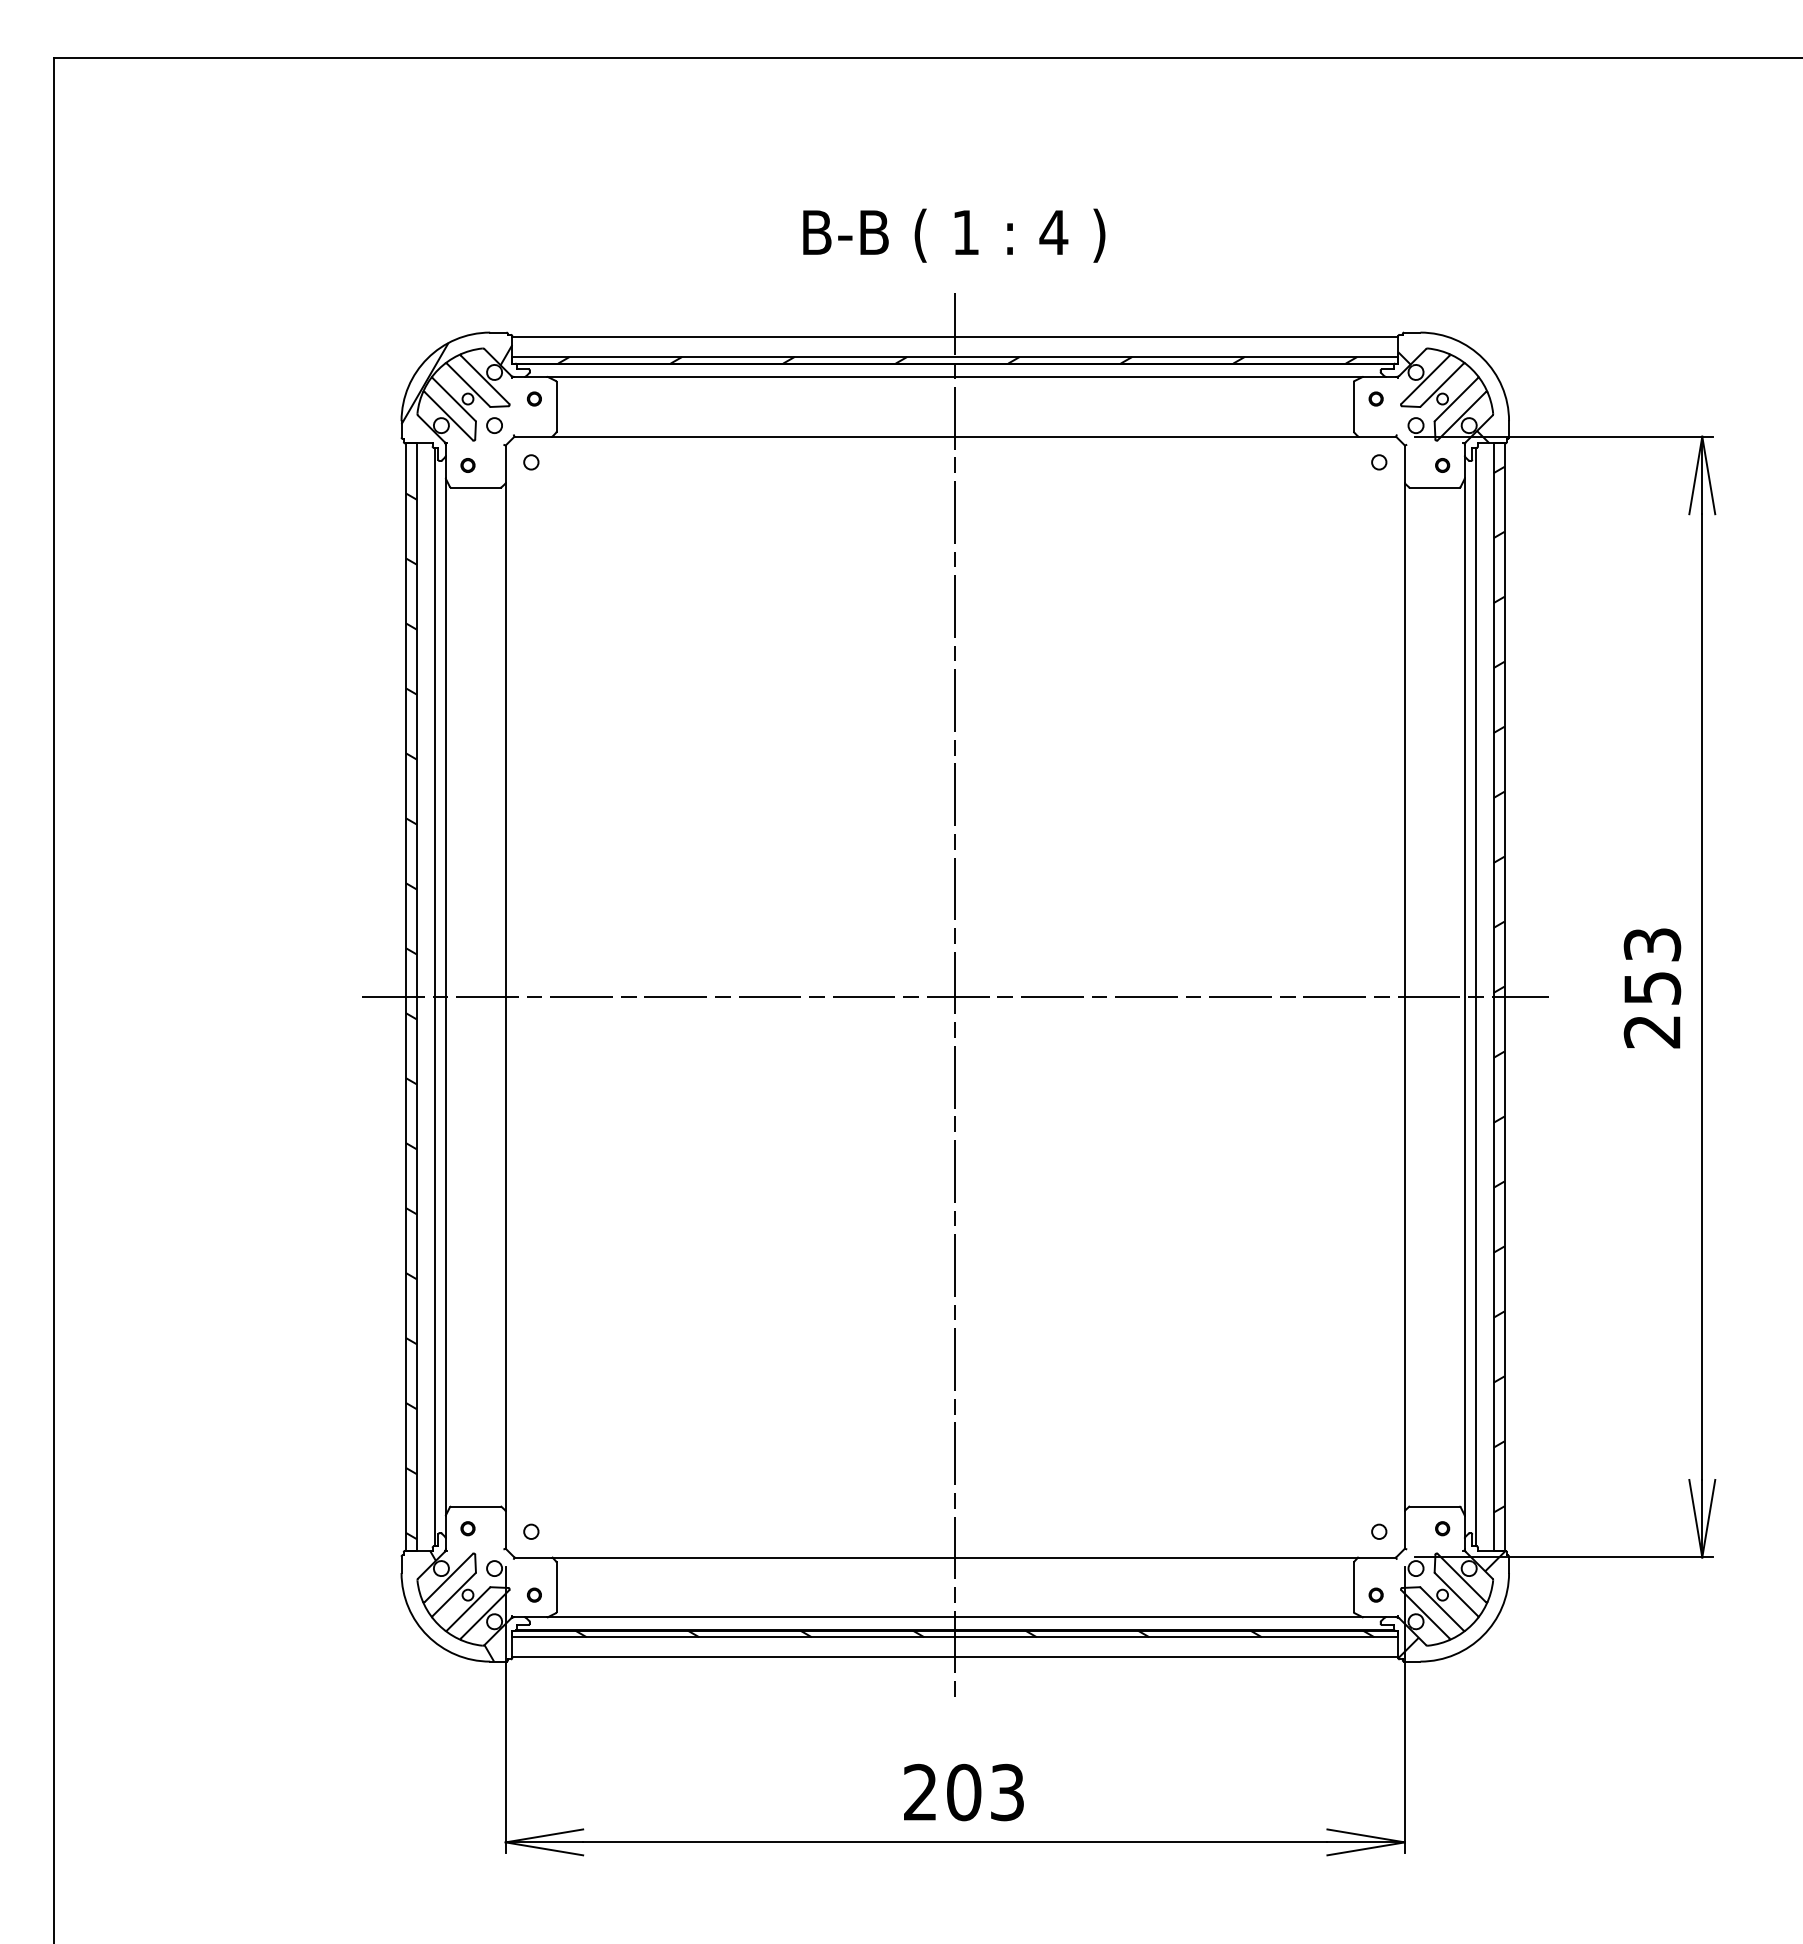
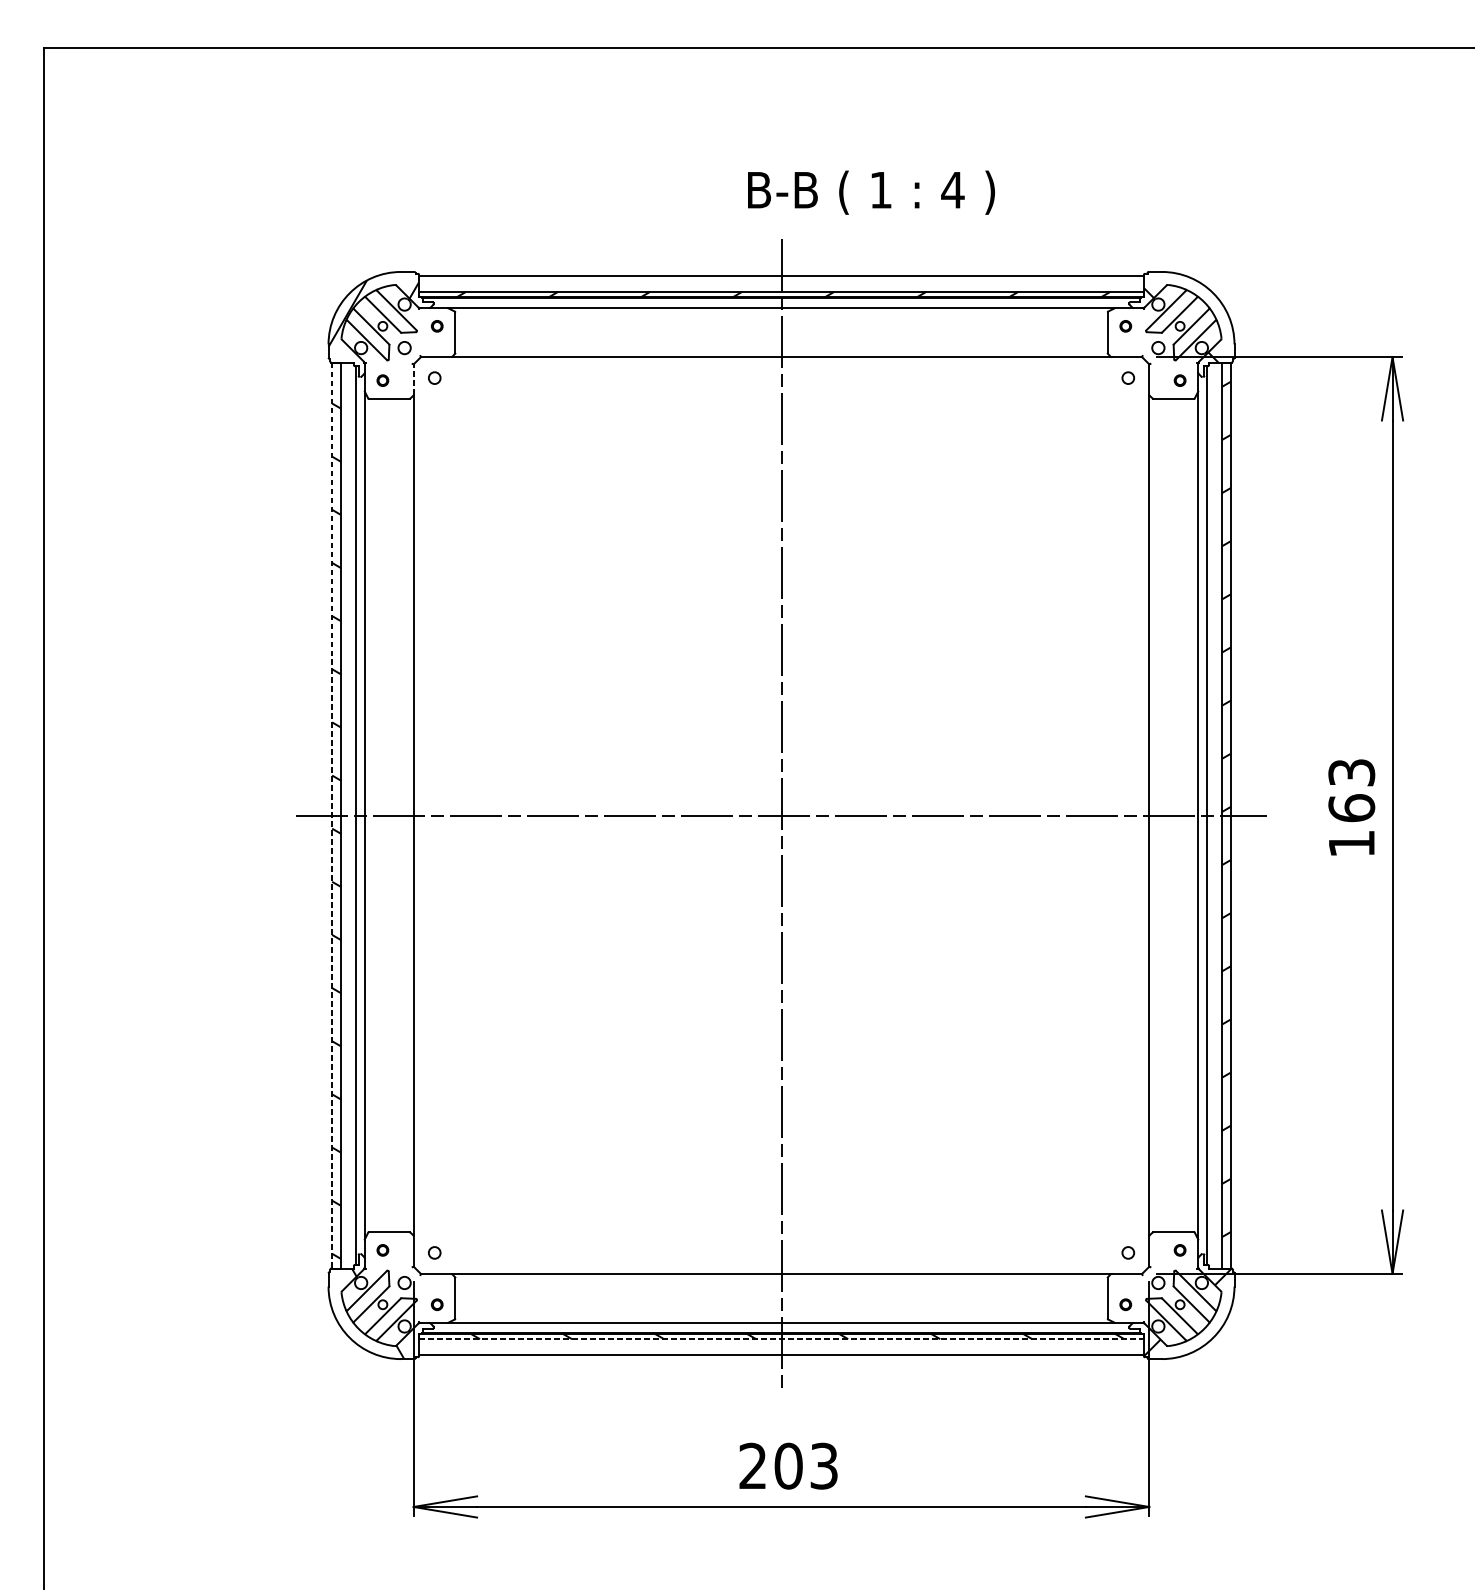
text: (954, 235) -> (871, 192), moved
line: (505, 464) -> (413, 379), solid -> dashed
line: (405, 997) -> (331, 815), solid -> dashed
text: (1652, 1009) -> (1351, 825), 253 -> 163
line: (955, 1637) -> (781, 1339), solid -> dashed

